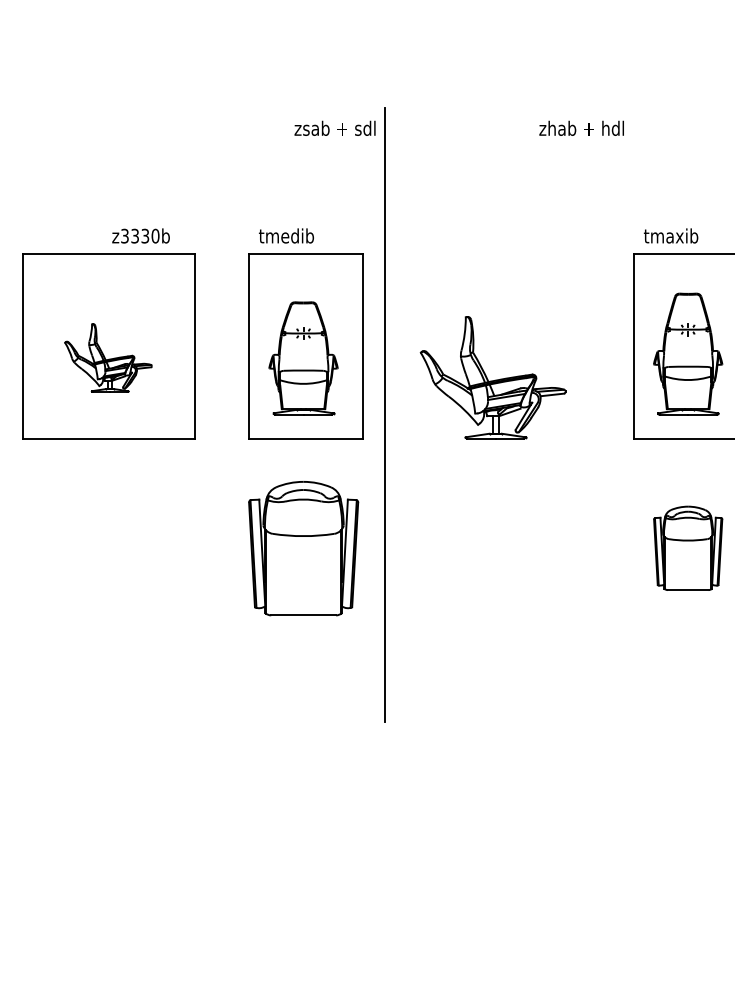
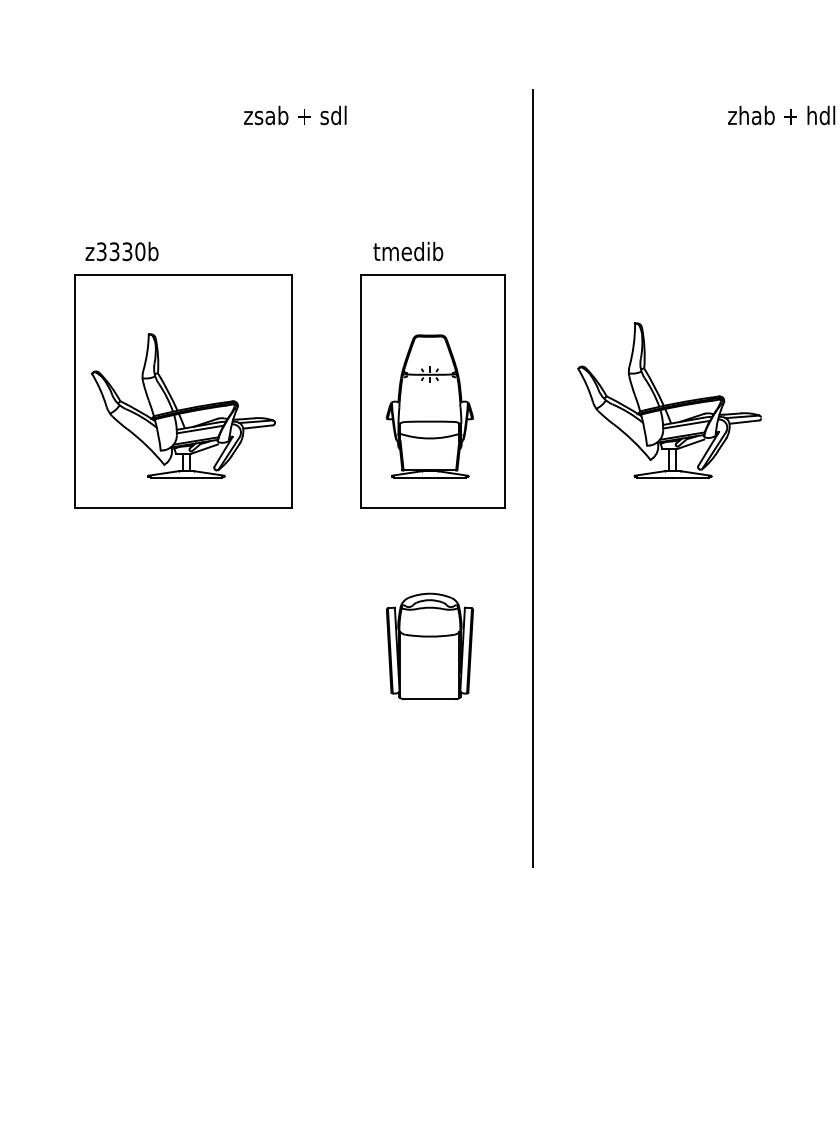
text: (334, 127) -> (294, 114), moved
text: (140, 235) -> (121, 250), moved
part: (108, 357) -> (183, 405), size x1.67
part: (492, 377) -> (668, 400), moved
part: (303, 547) -> (429, 645), size x0.62

